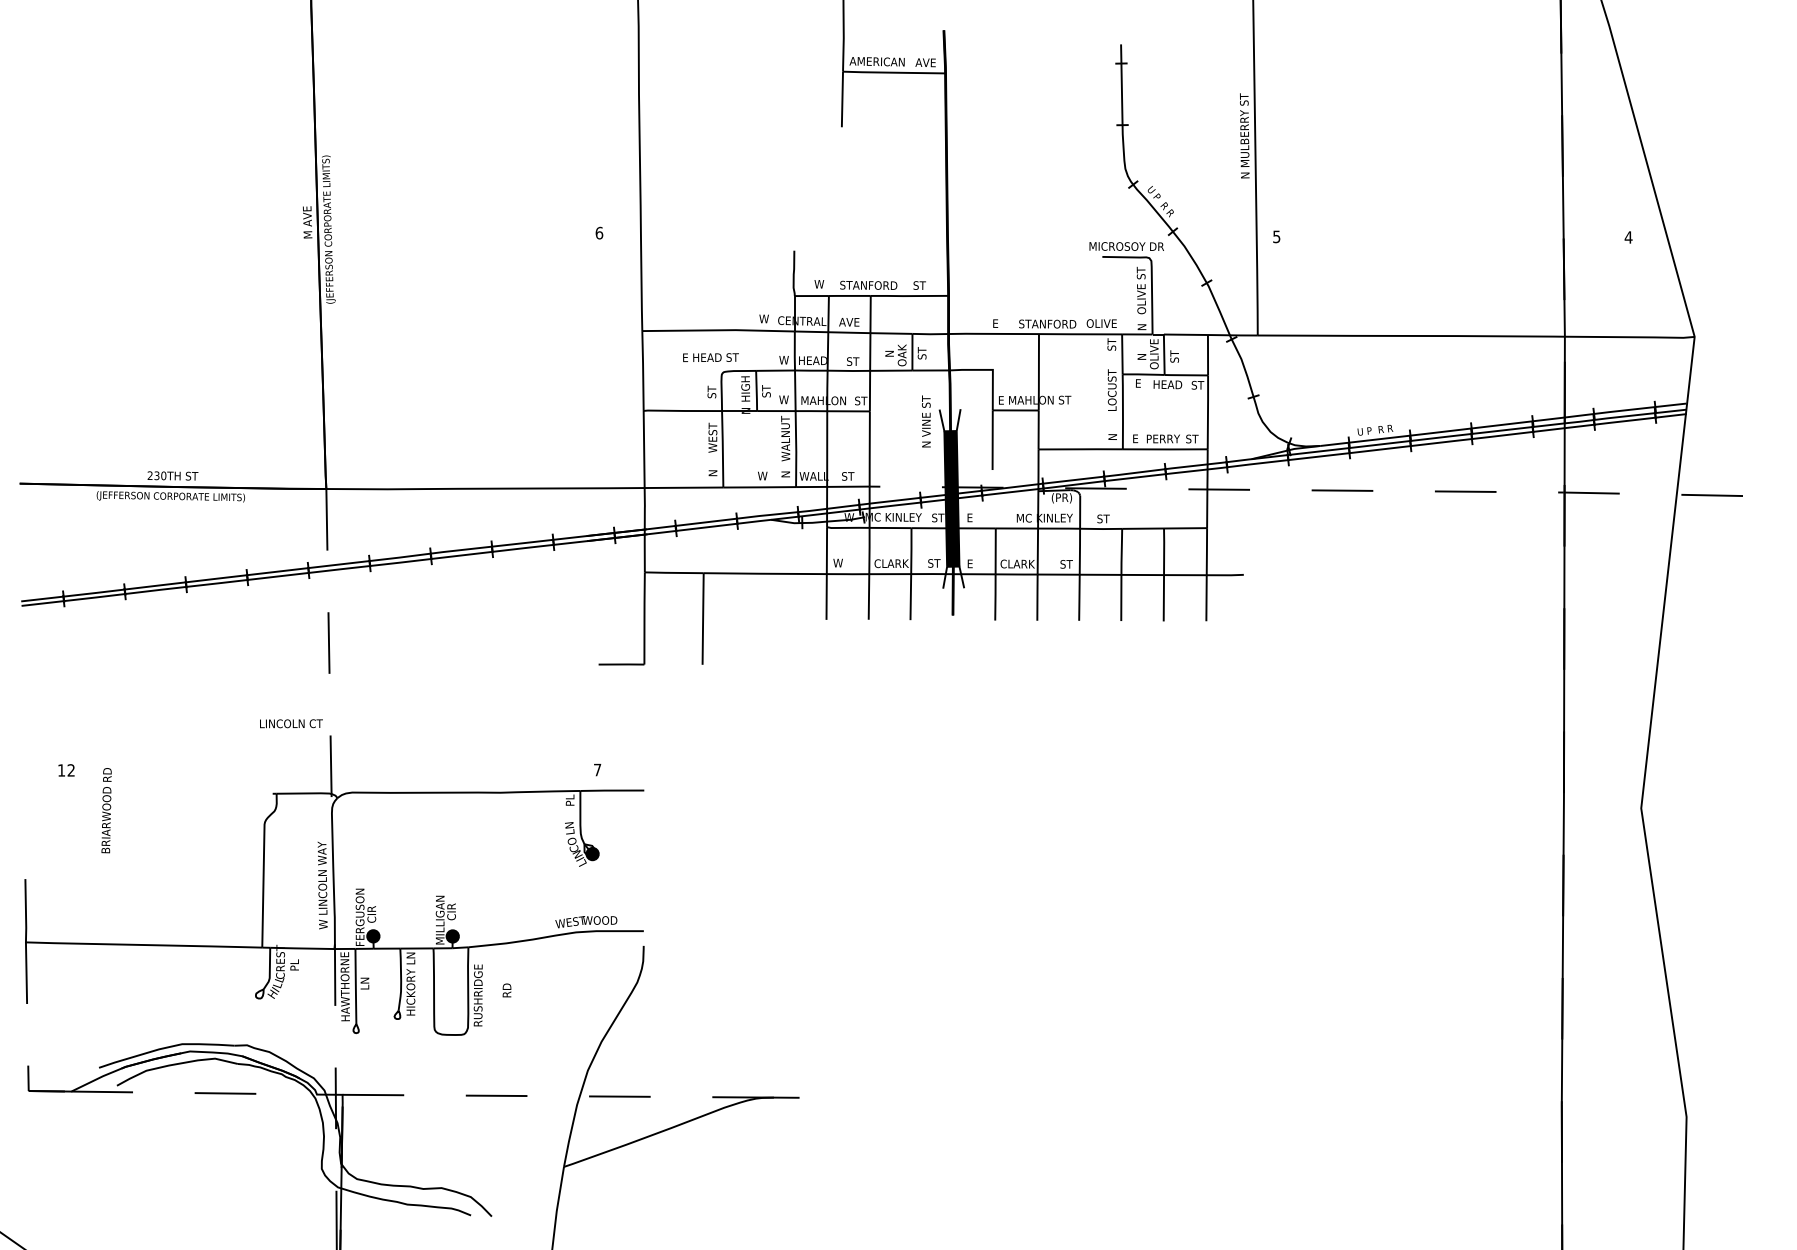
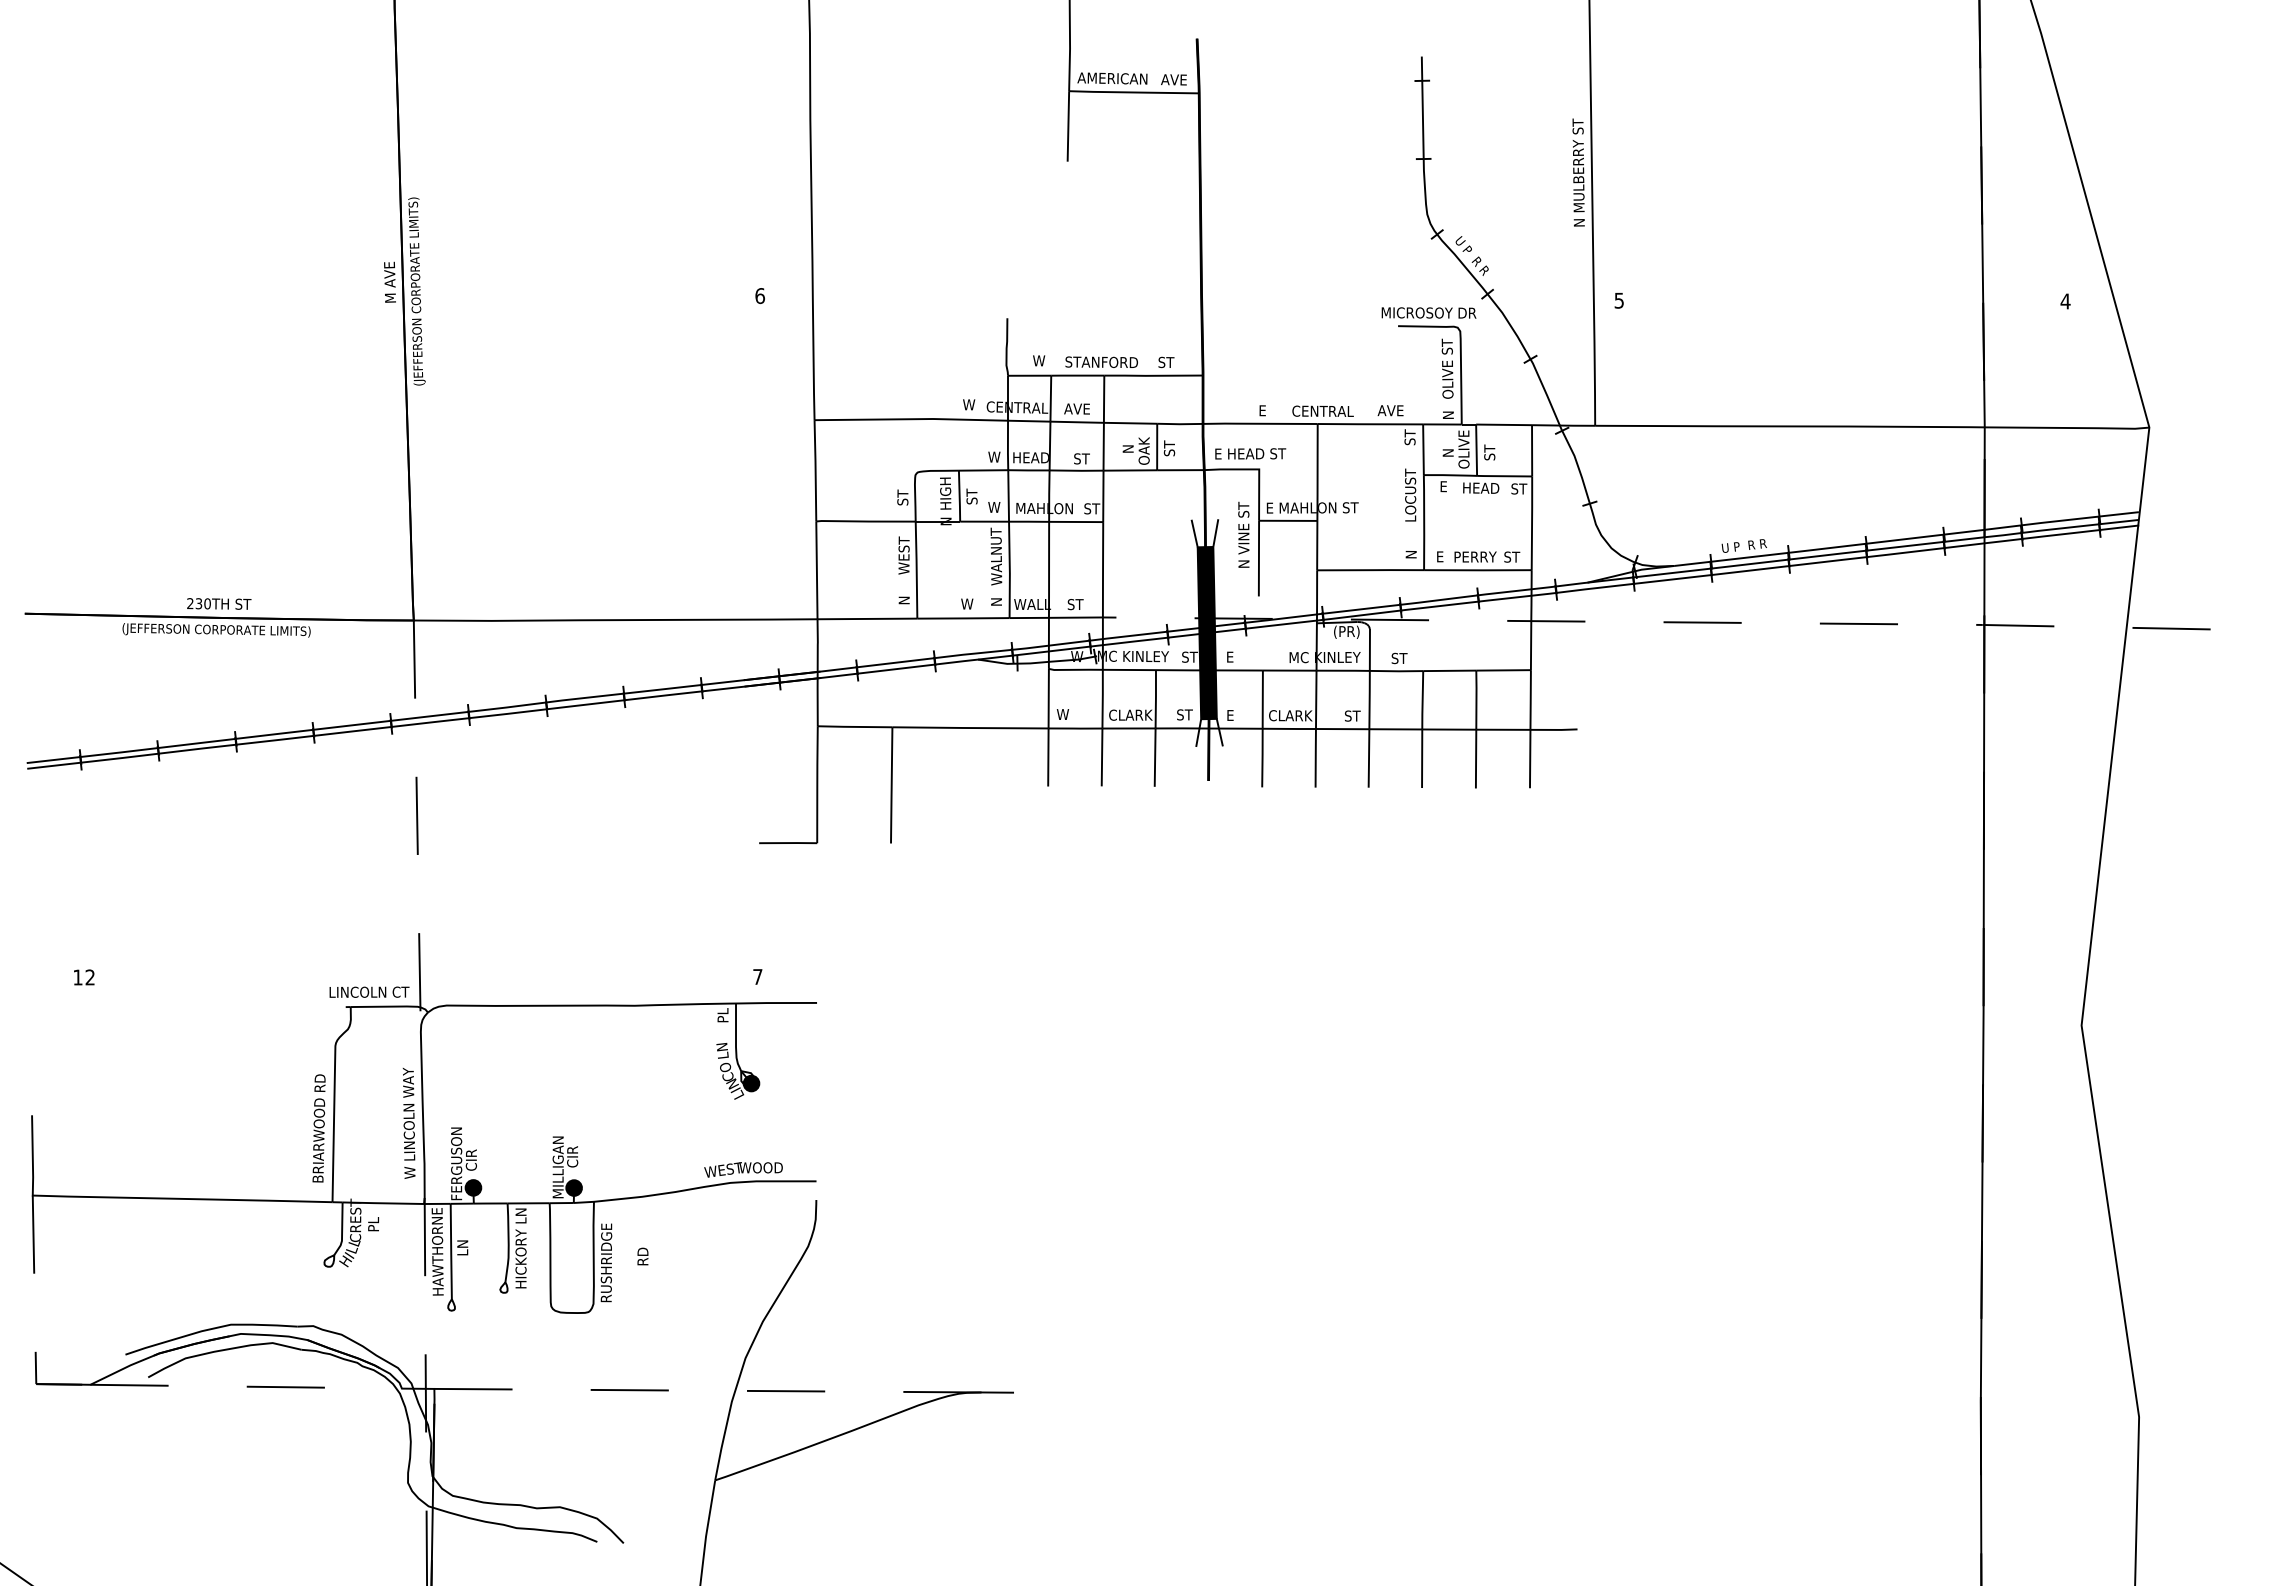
text: (1101, 323) -> (1396, 410), OLIVE -> AVE
text: (1047, 324) -> (1328, 411), STANFORD -> CENTRAL
text: (710, 357) -> (1250, 453), moved
text: (926, 421) -> (1243, 534), moved
text: (291, 723) -> (369, 991), moved
text: (106, 810) -> (318, 1128), moved

